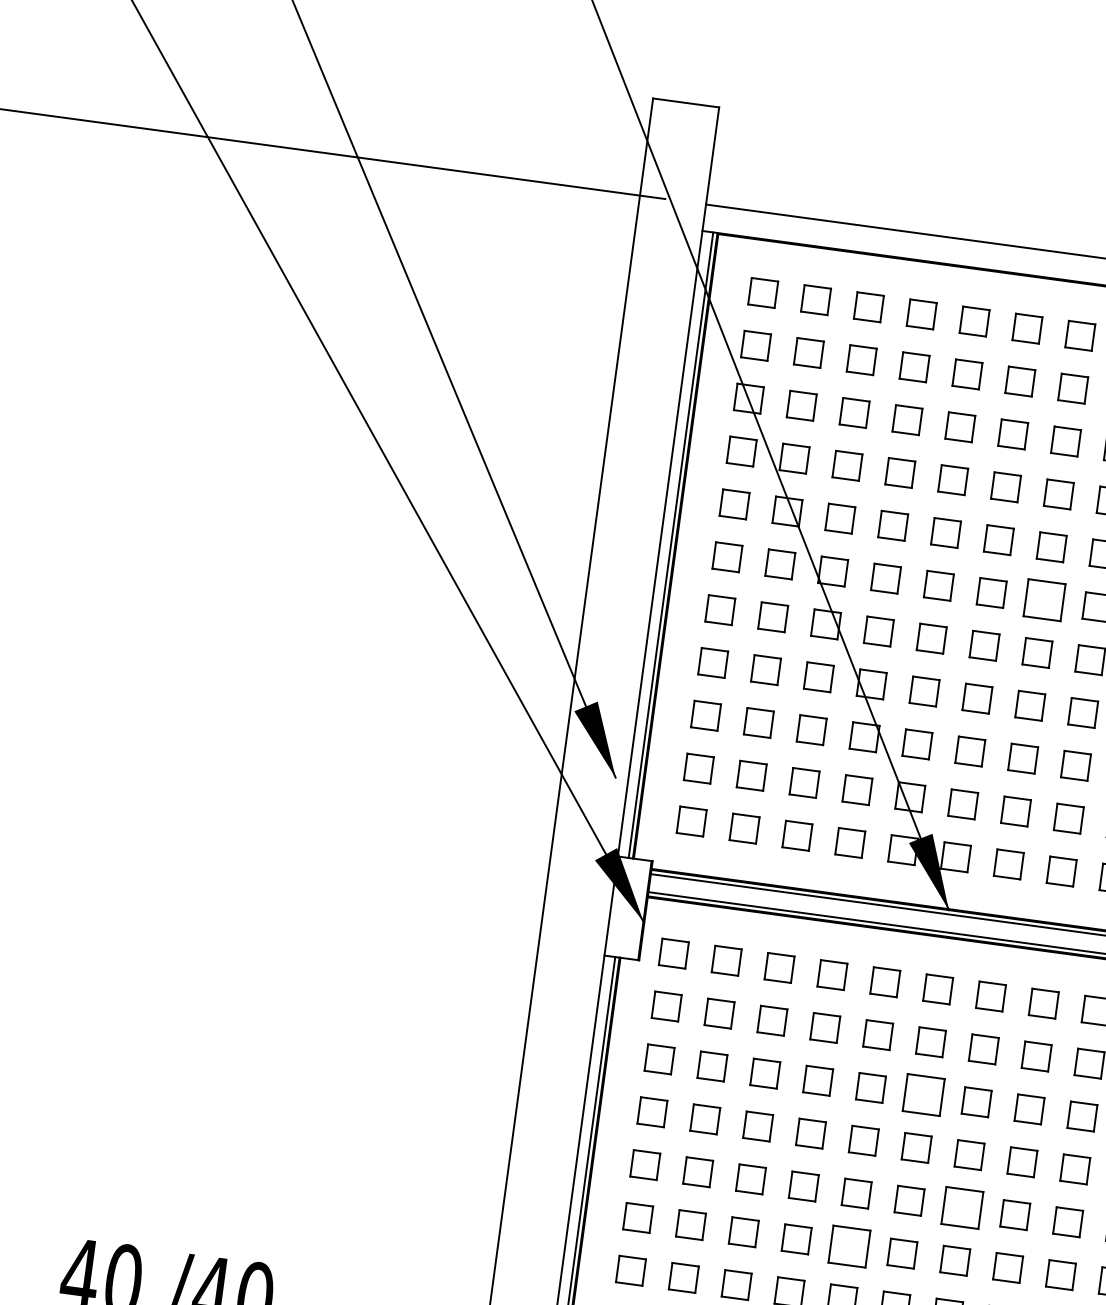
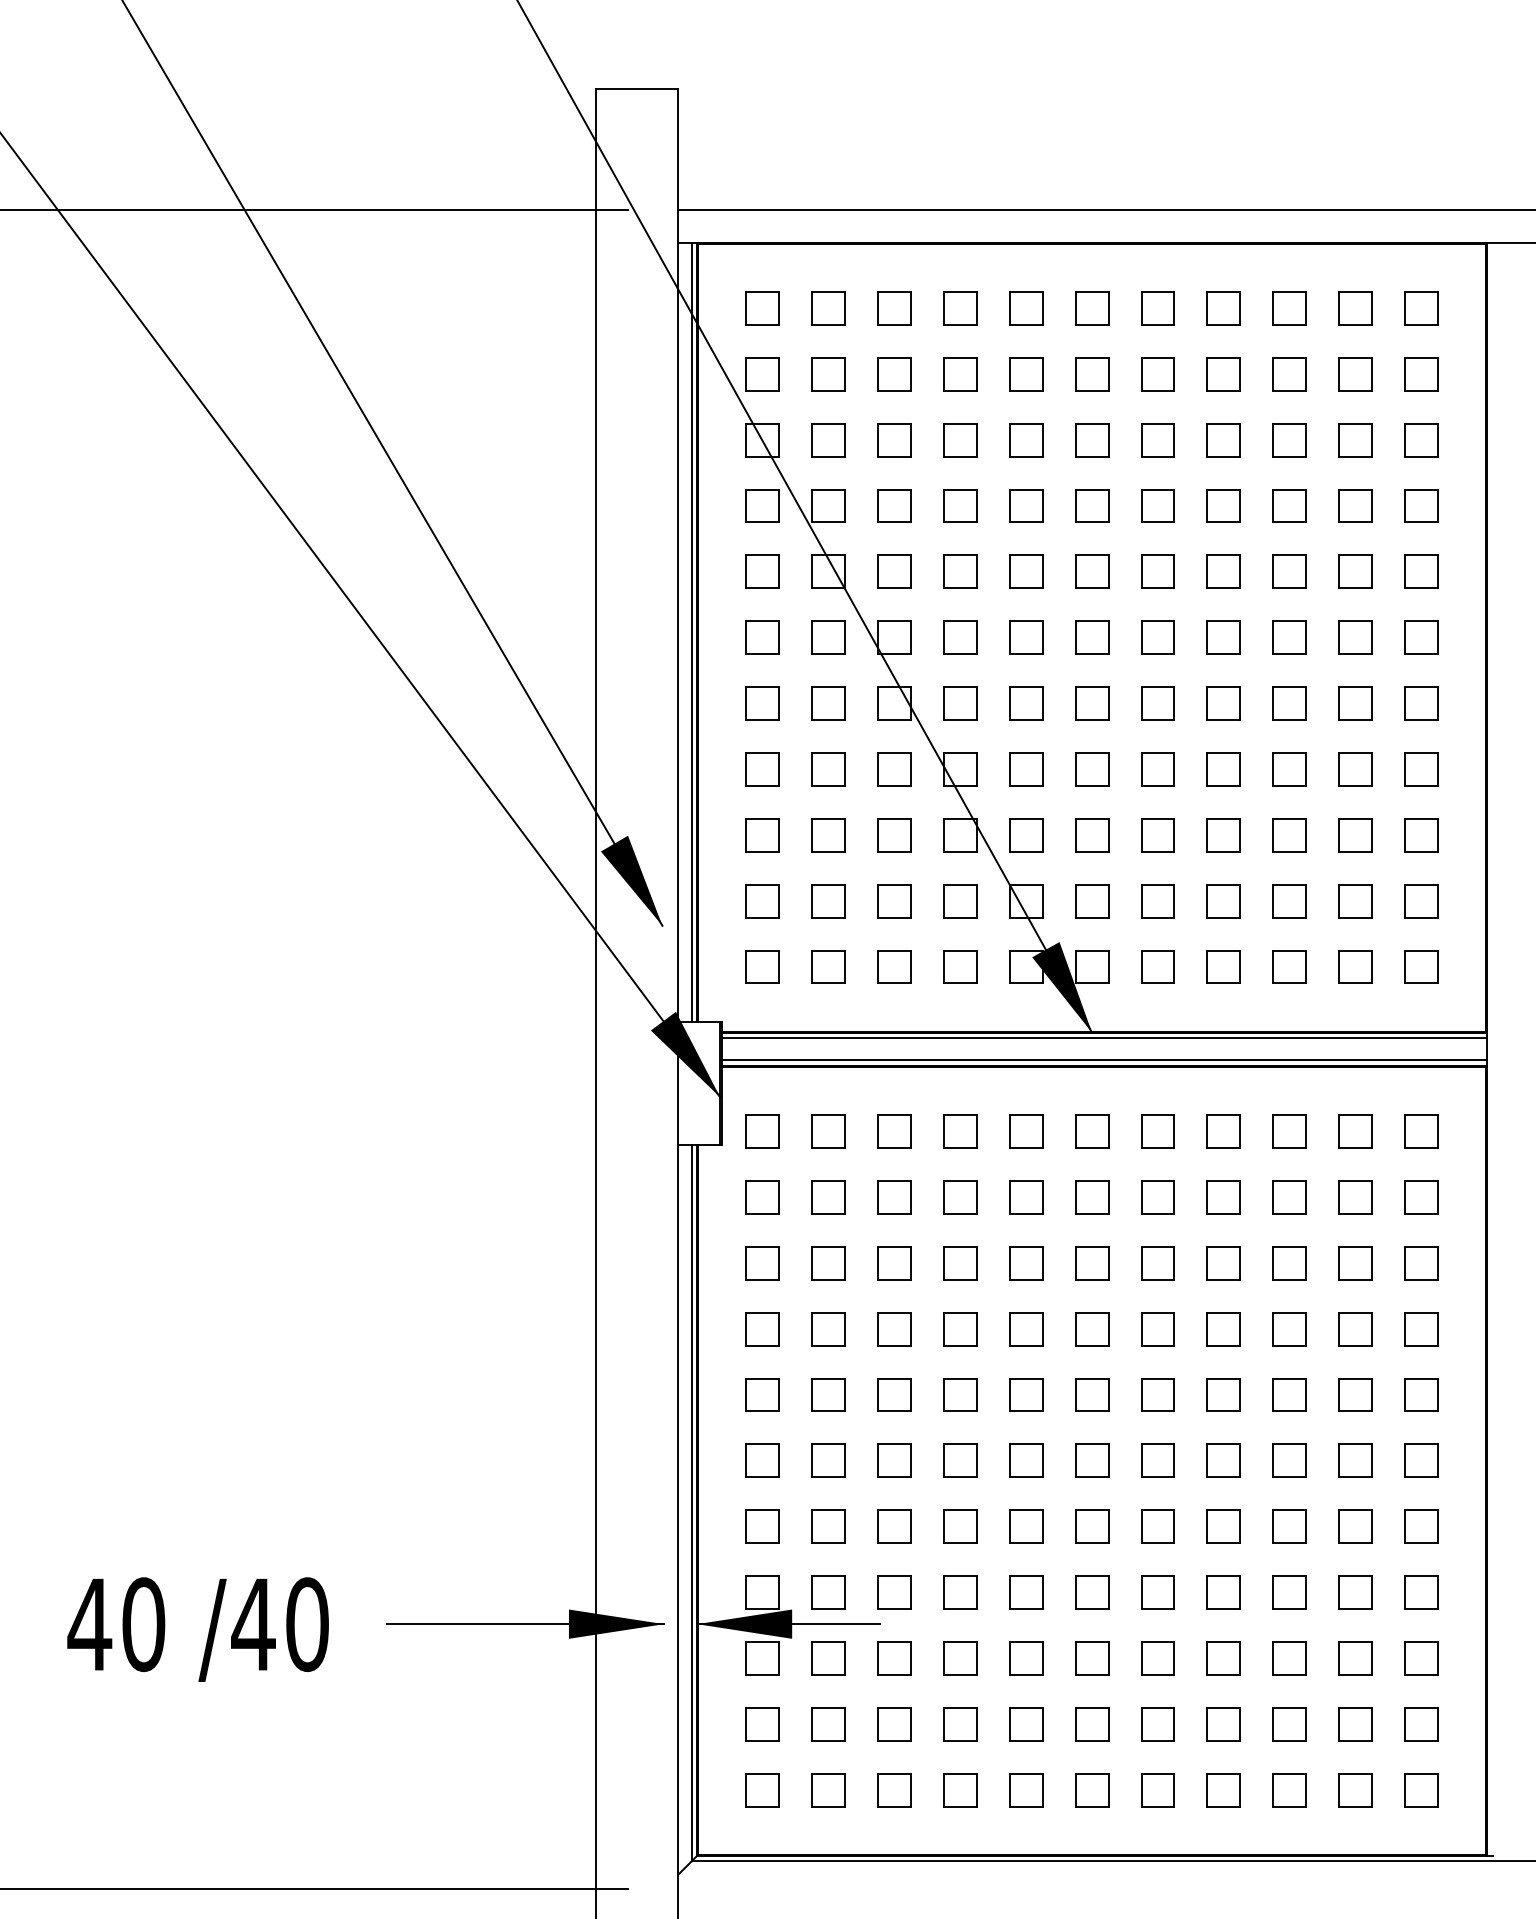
part: (1044, 599) -> (1157, 637), size x0.71
part: (924, 1095) -> (1092, 1263), size x0.71
part: (962, 1207) -> (1157, 1394), size x0.71
part: (849, 1246) -> (1026, 1460), size x0.71

